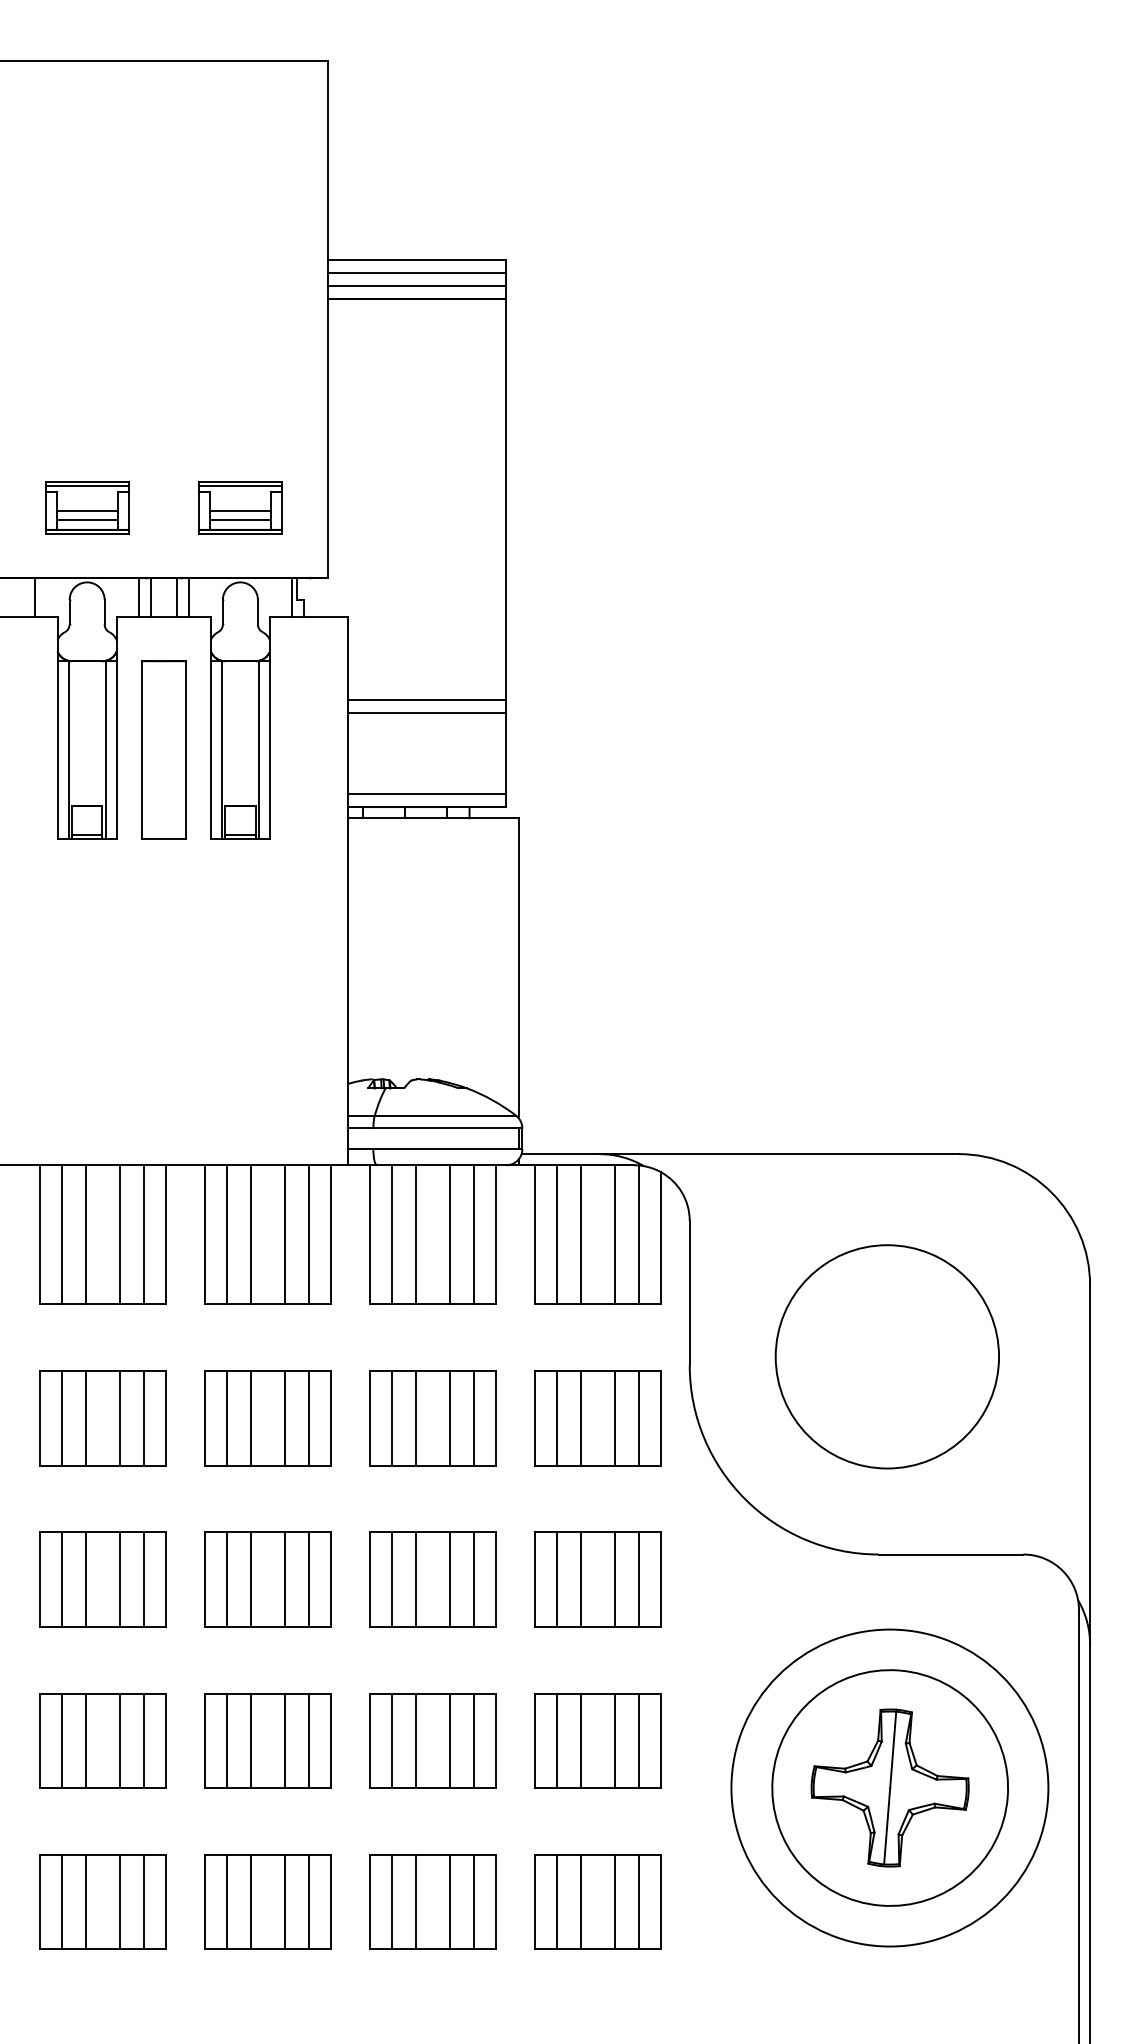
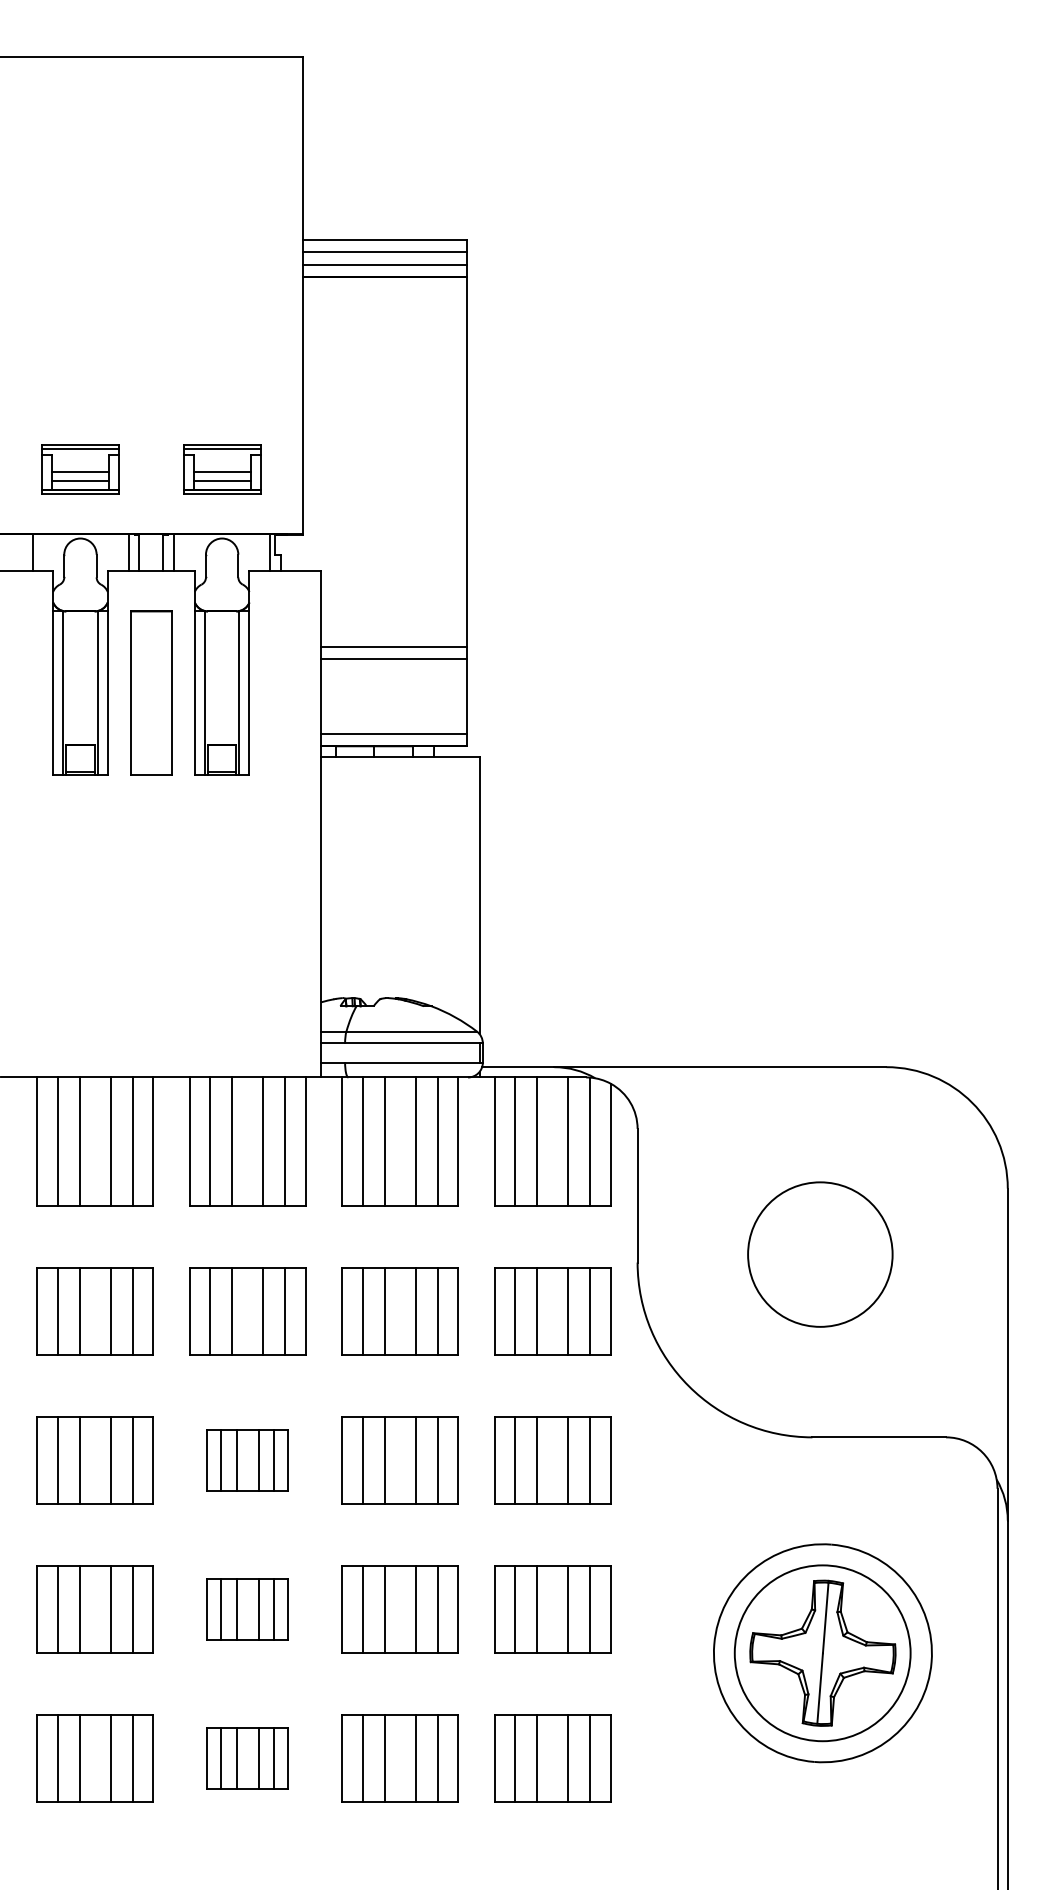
circle: (887, 1356) -> (820, 1254), size x0.7
part: (267, 1579) -> (247, 1460), size x0.7
part: (267, 1740) -> (247, 1609), size x0.7
circle: (889, 1787) -> (822, 1652), size x0.6
part: (267, 1901) -> (247, 1758), size x0.7

